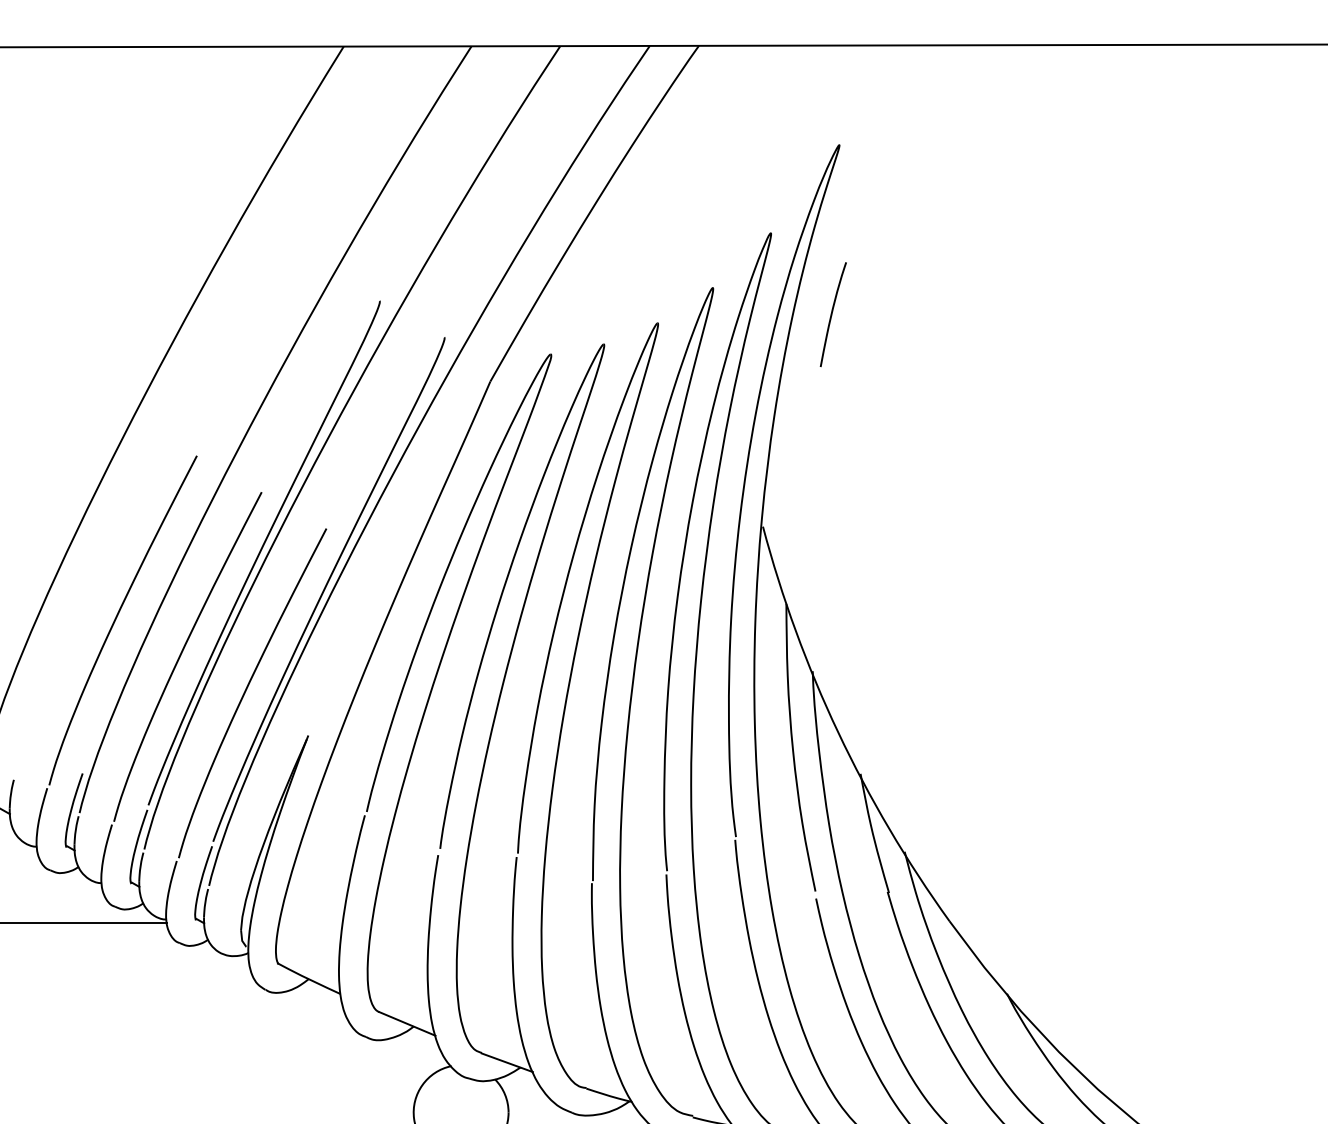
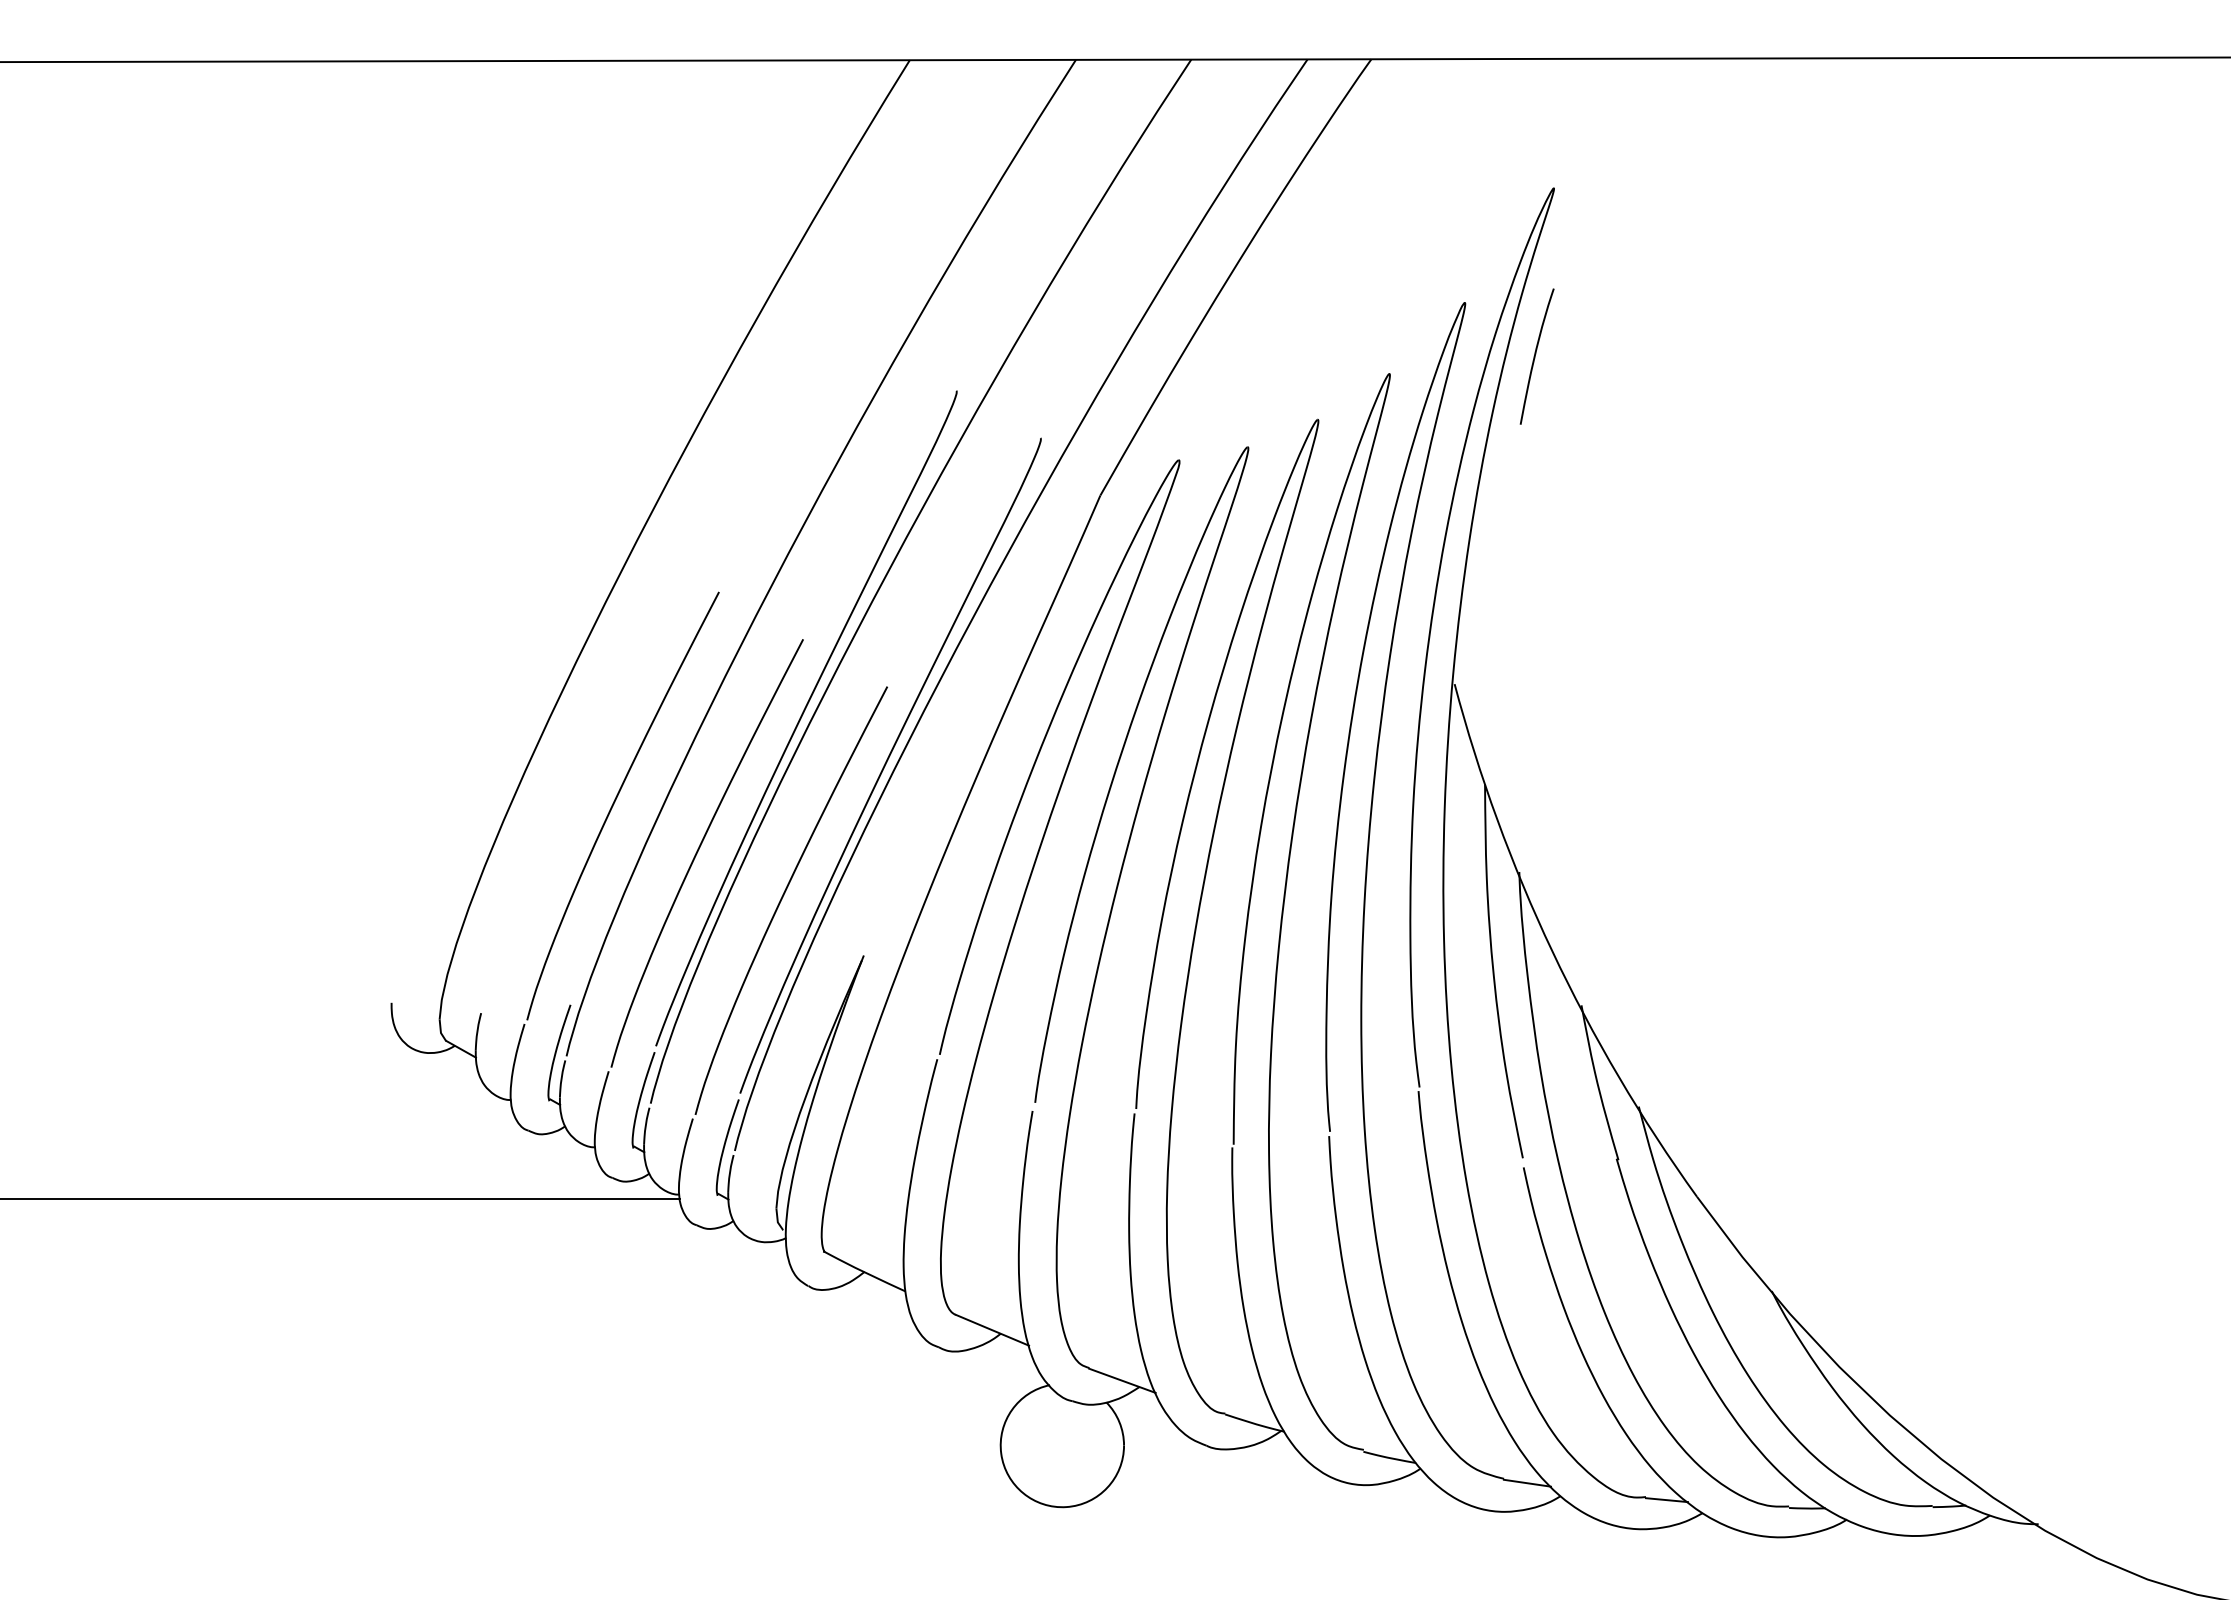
curve: (832, 314) -> (1535, 356), moved

